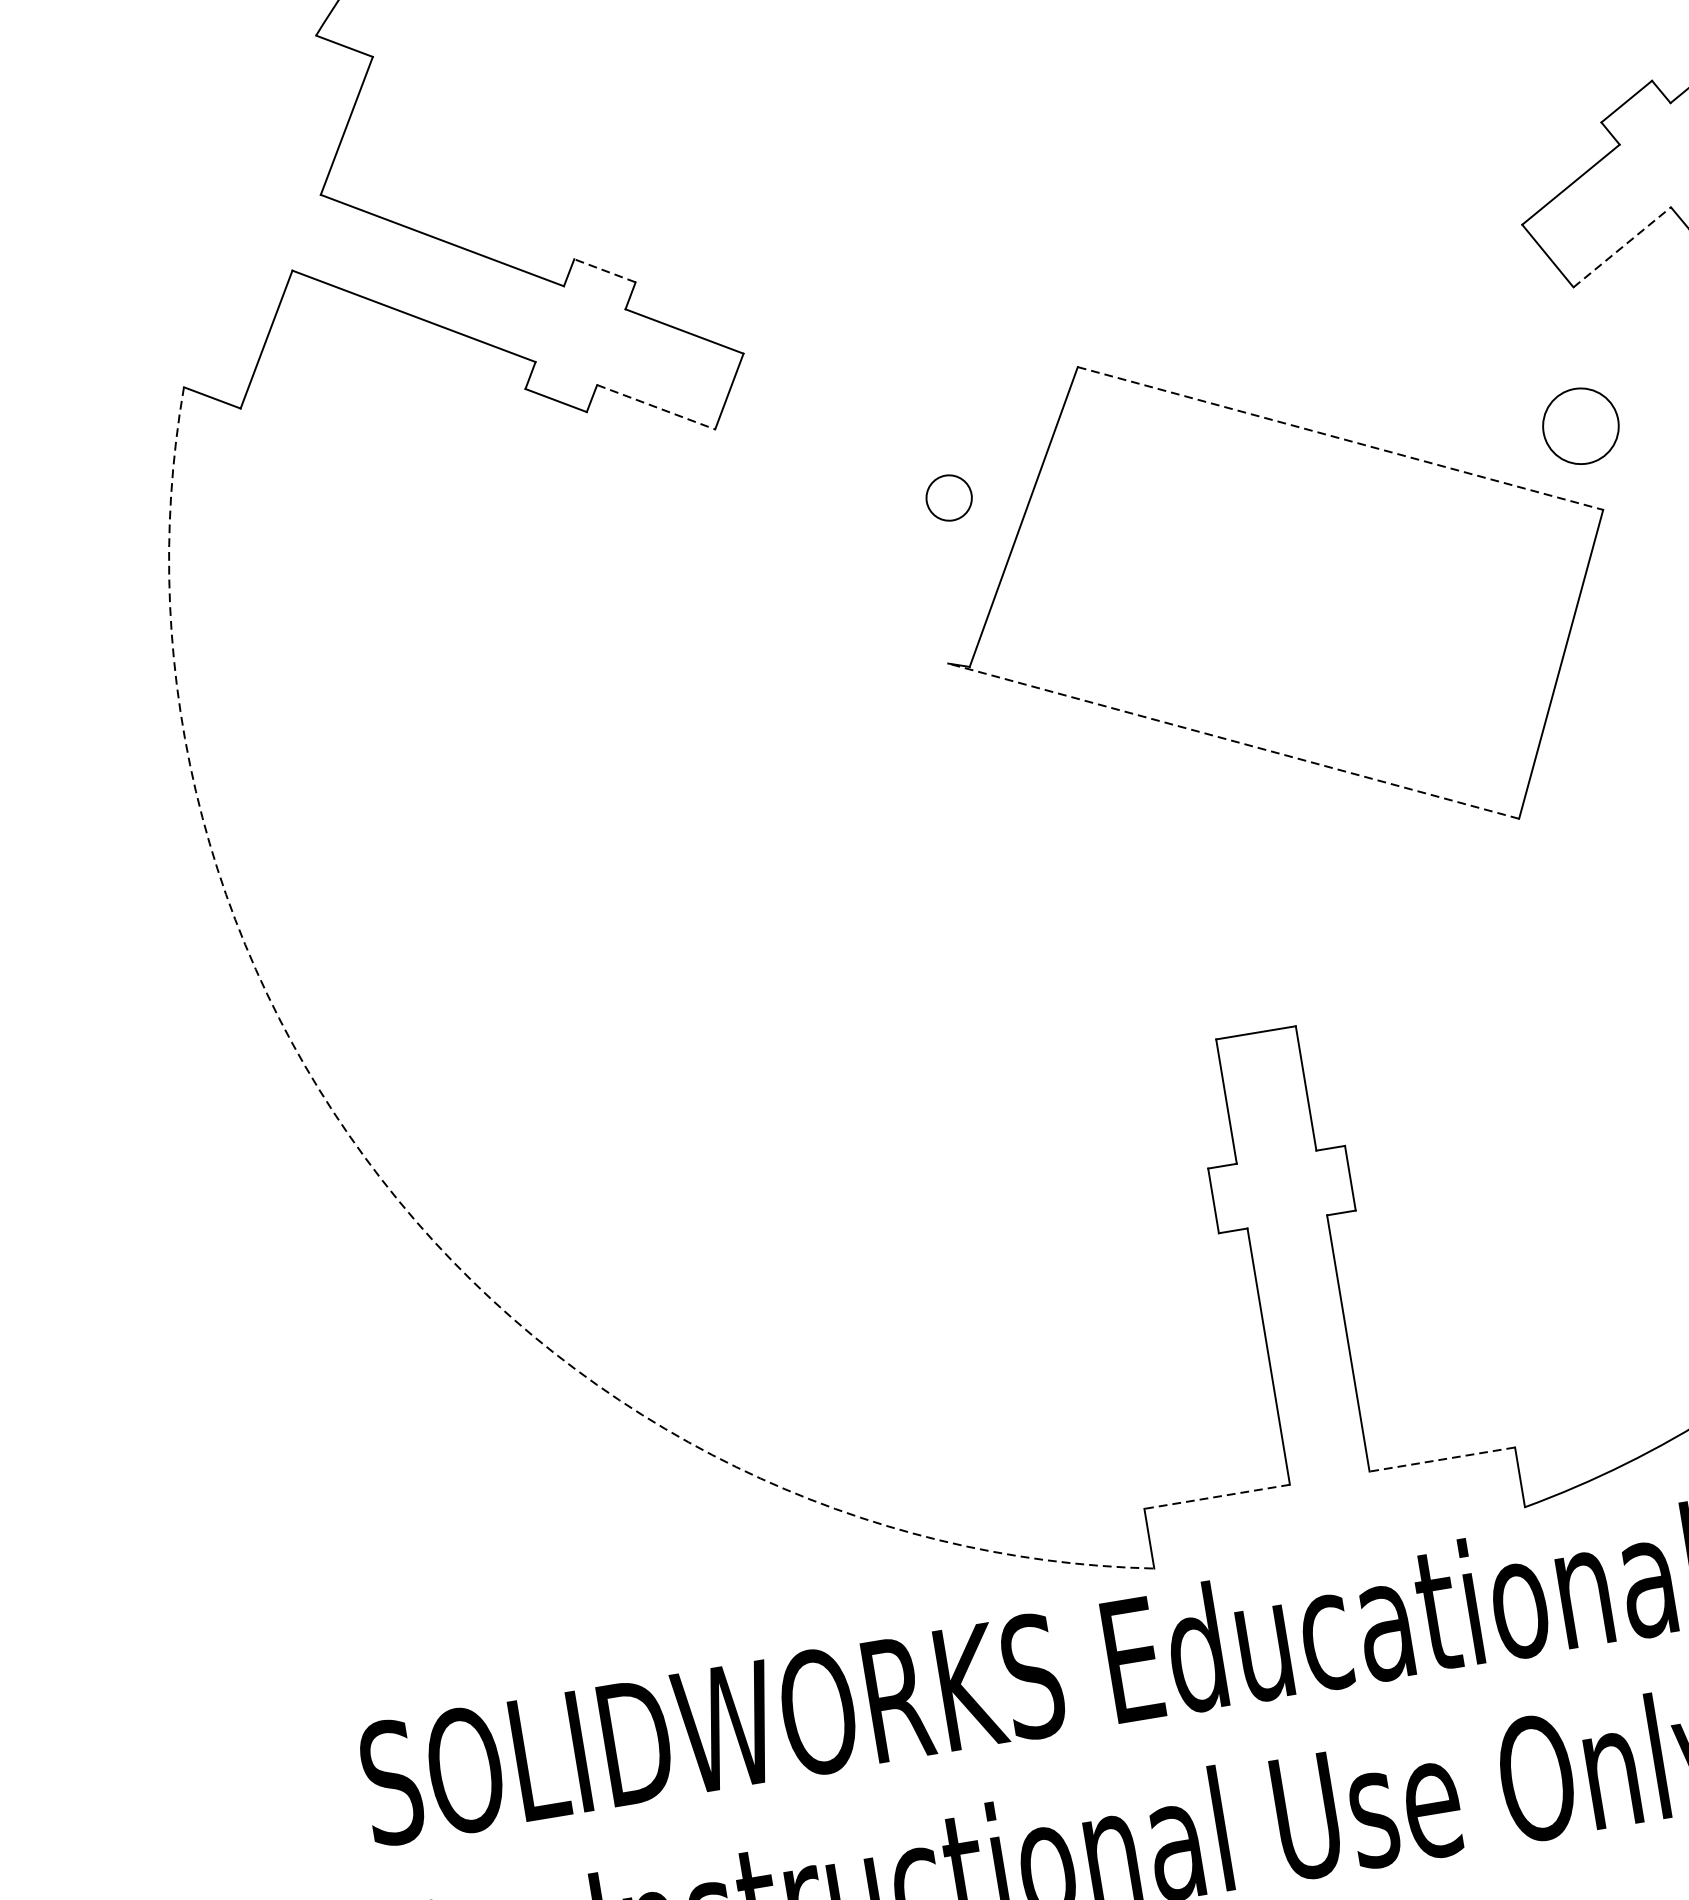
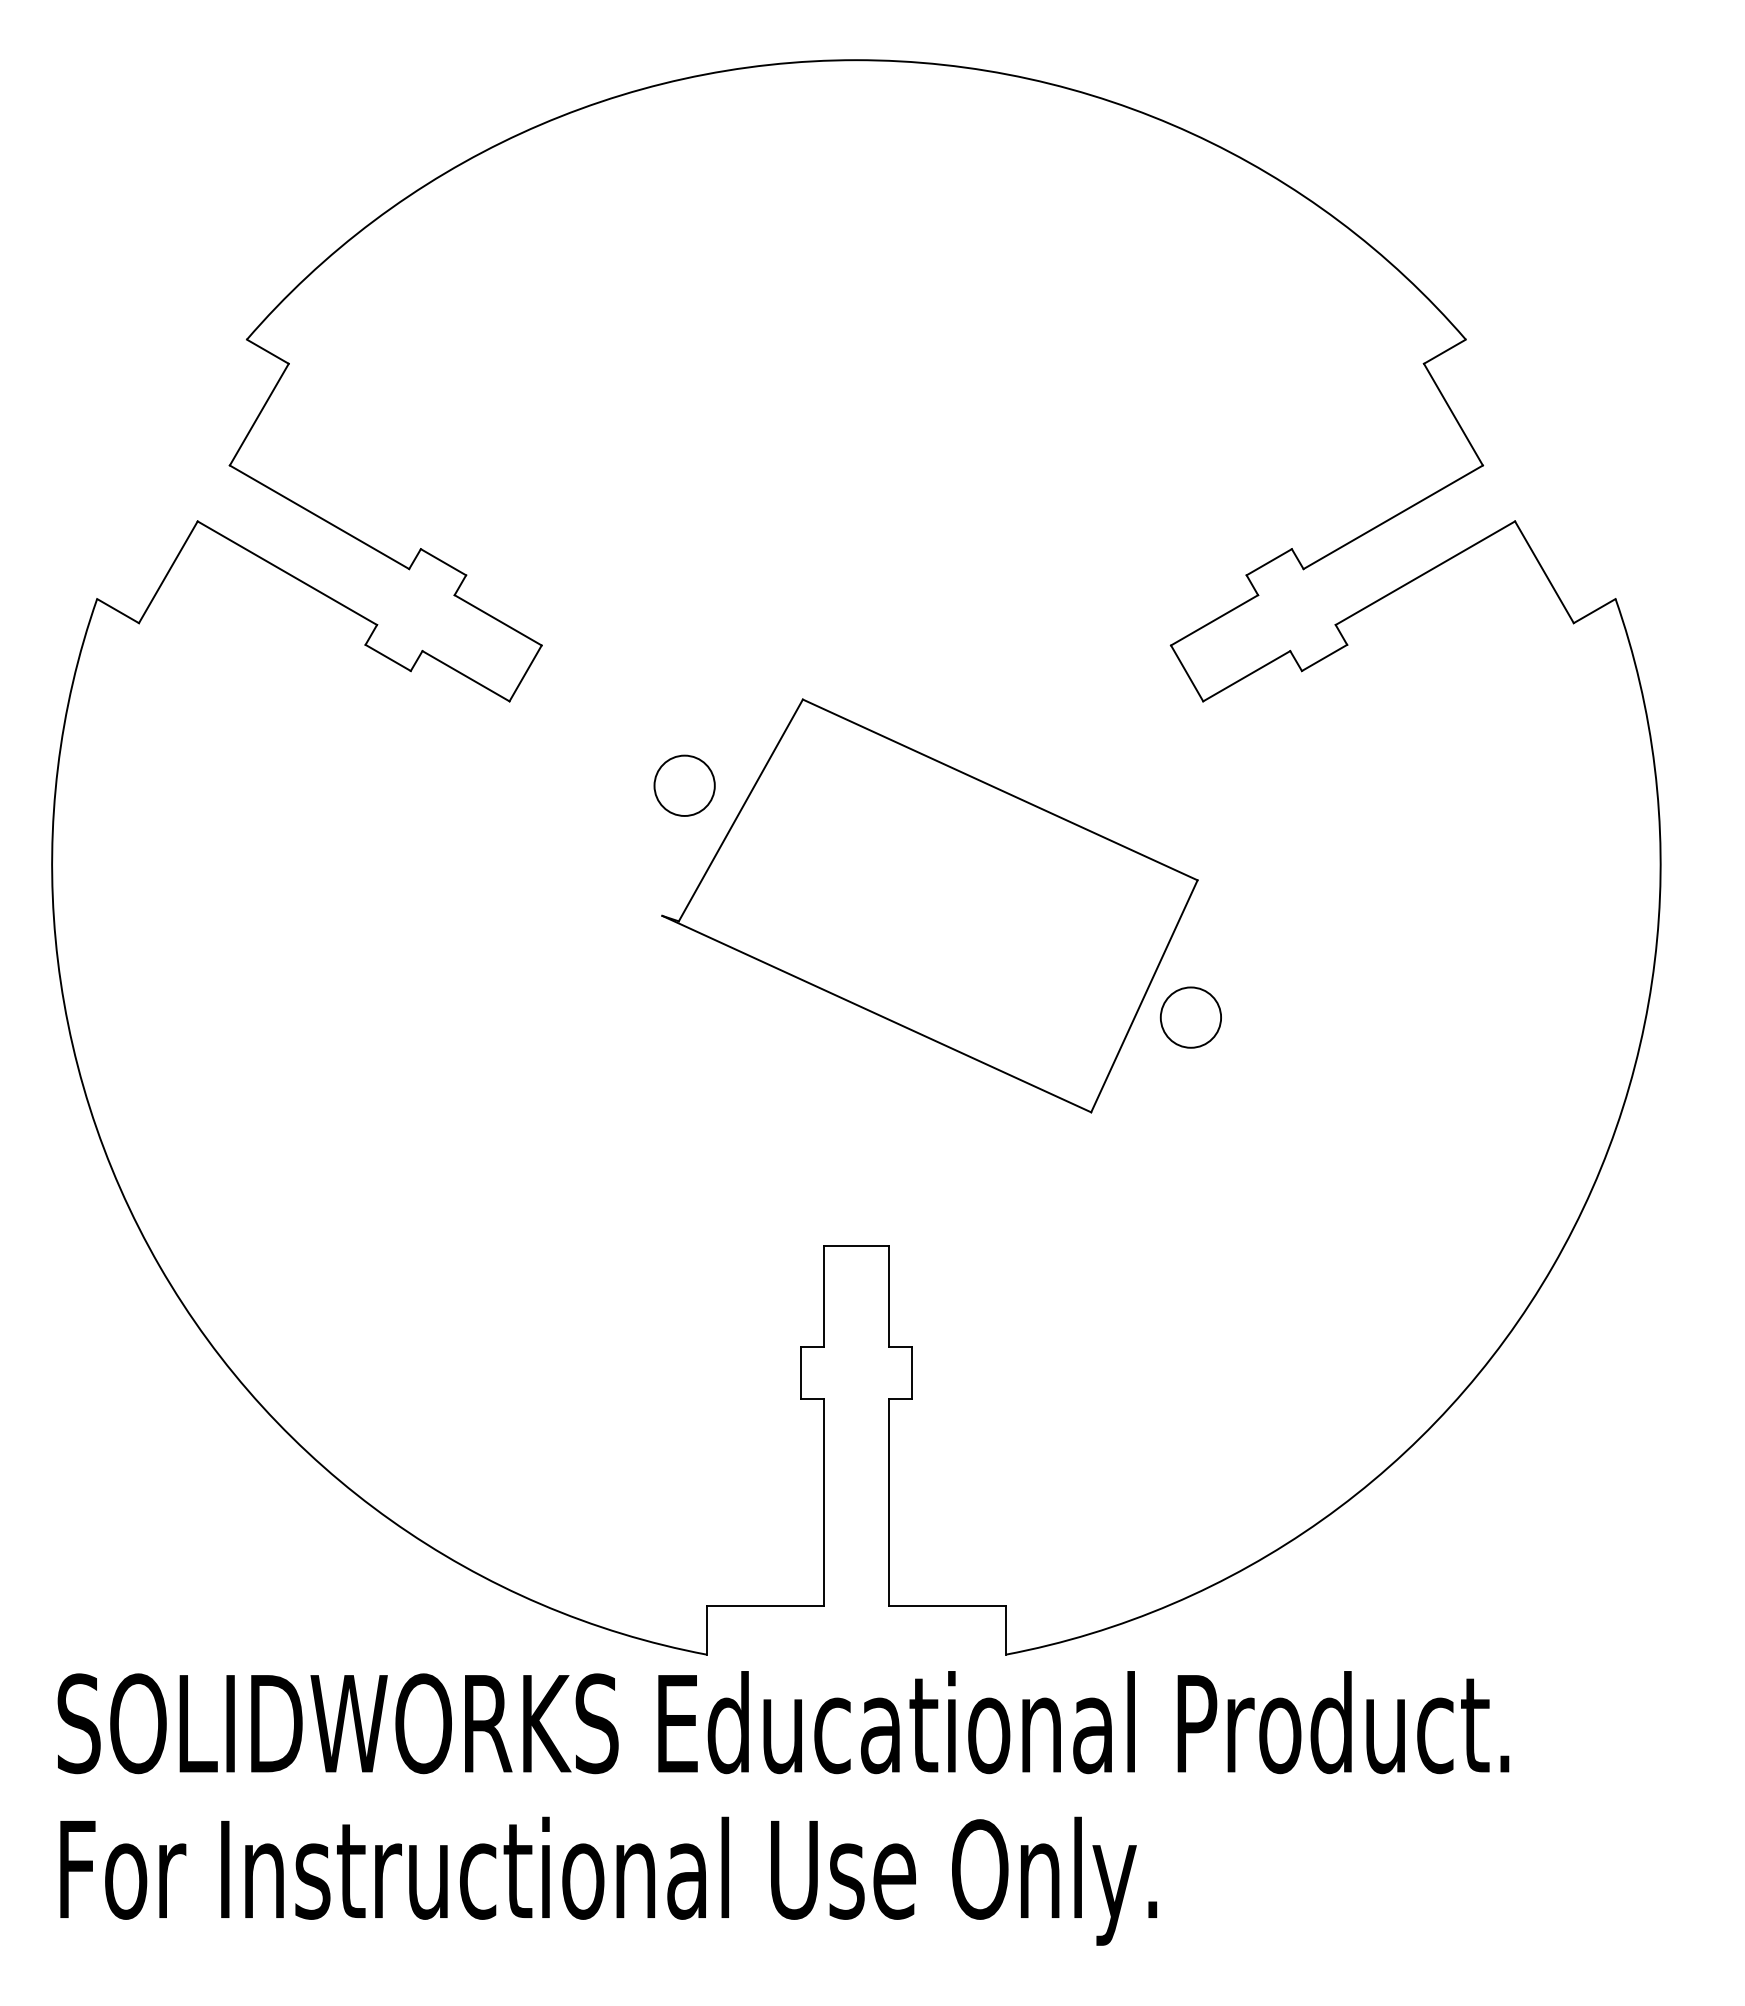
line: (1623, 246) -> (1247, 675), dashed -> solid
line: (604, 269) -> (443, 561), dashed -> solid
line: (656, 407) -> (466, 676), dashed -> solid
circle: (1580, 426) -> (1190, 1017), moved
line: (1340, 439) -> (1000, 790), dashed -> solid
circle: (948, 497) -> (684, 785), size x1.67
line: (1233, 741) -> (876, 1014), dashed -> solid
arc: (397, 1200) -> (159, 1266), dashed -> solid
line: (1442, 1459) -> (947, 1606), dashed -> solid
line: (1217, 1496) -> (765, 1606), dashed -> solid

